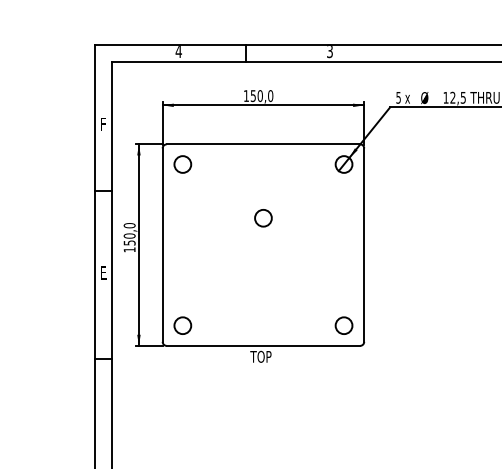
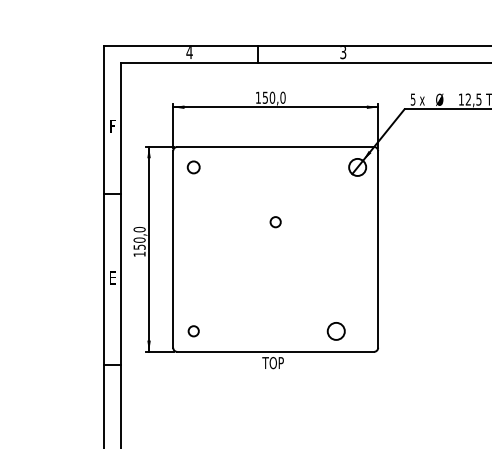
circle: (182, 164) -> (193, 167), size x0.7
circle: (263, 218) -> (275, 222), size x0.6
circle: (182, 325) -> (193, 331), size x0.6
circle: (343, 325) -> (335, 331), moved

